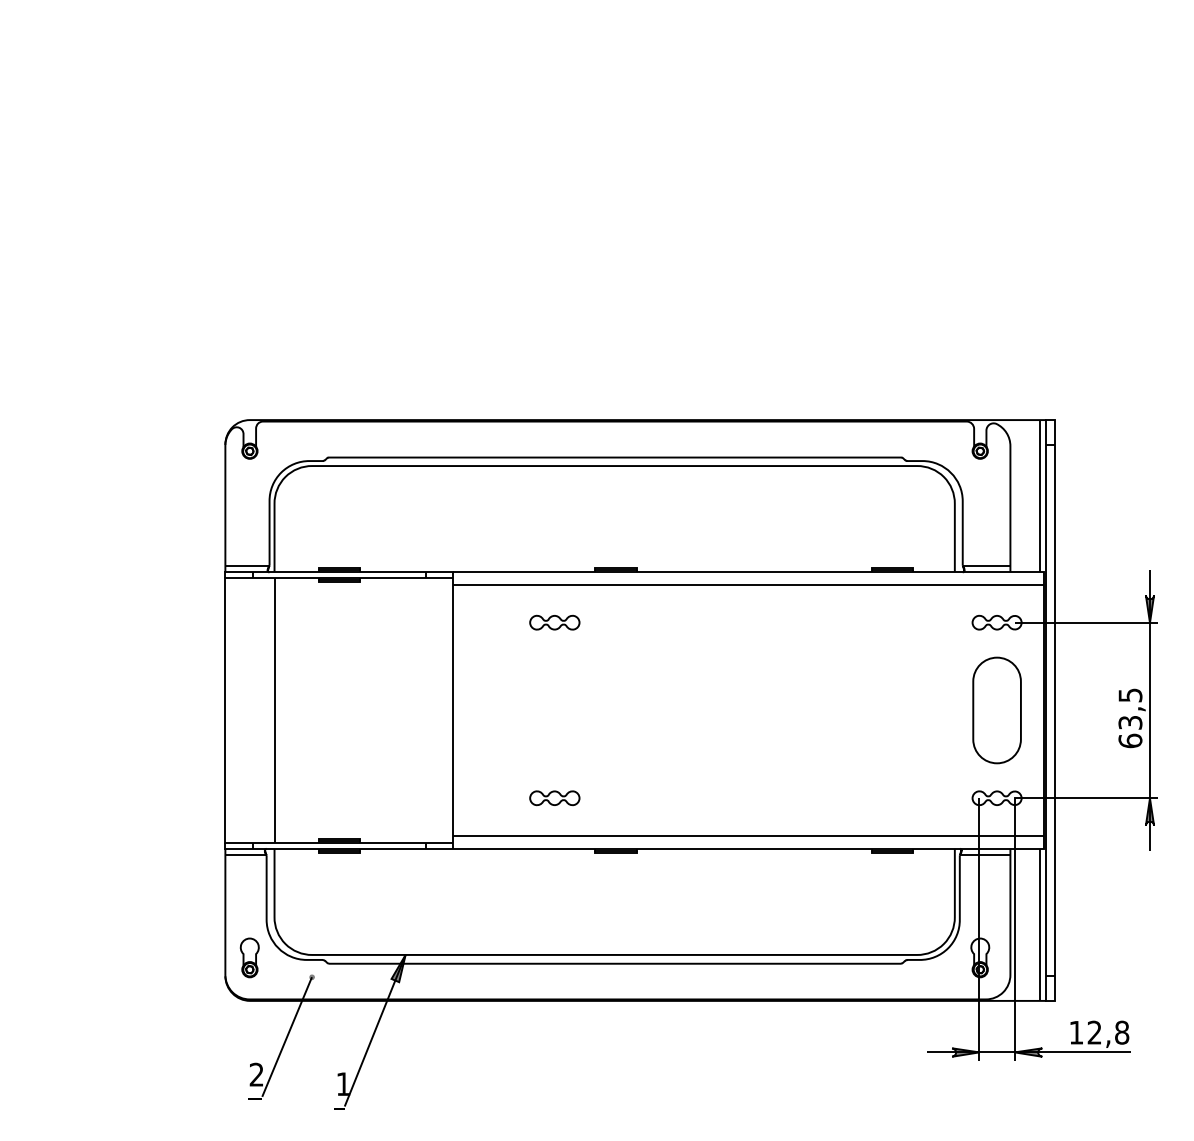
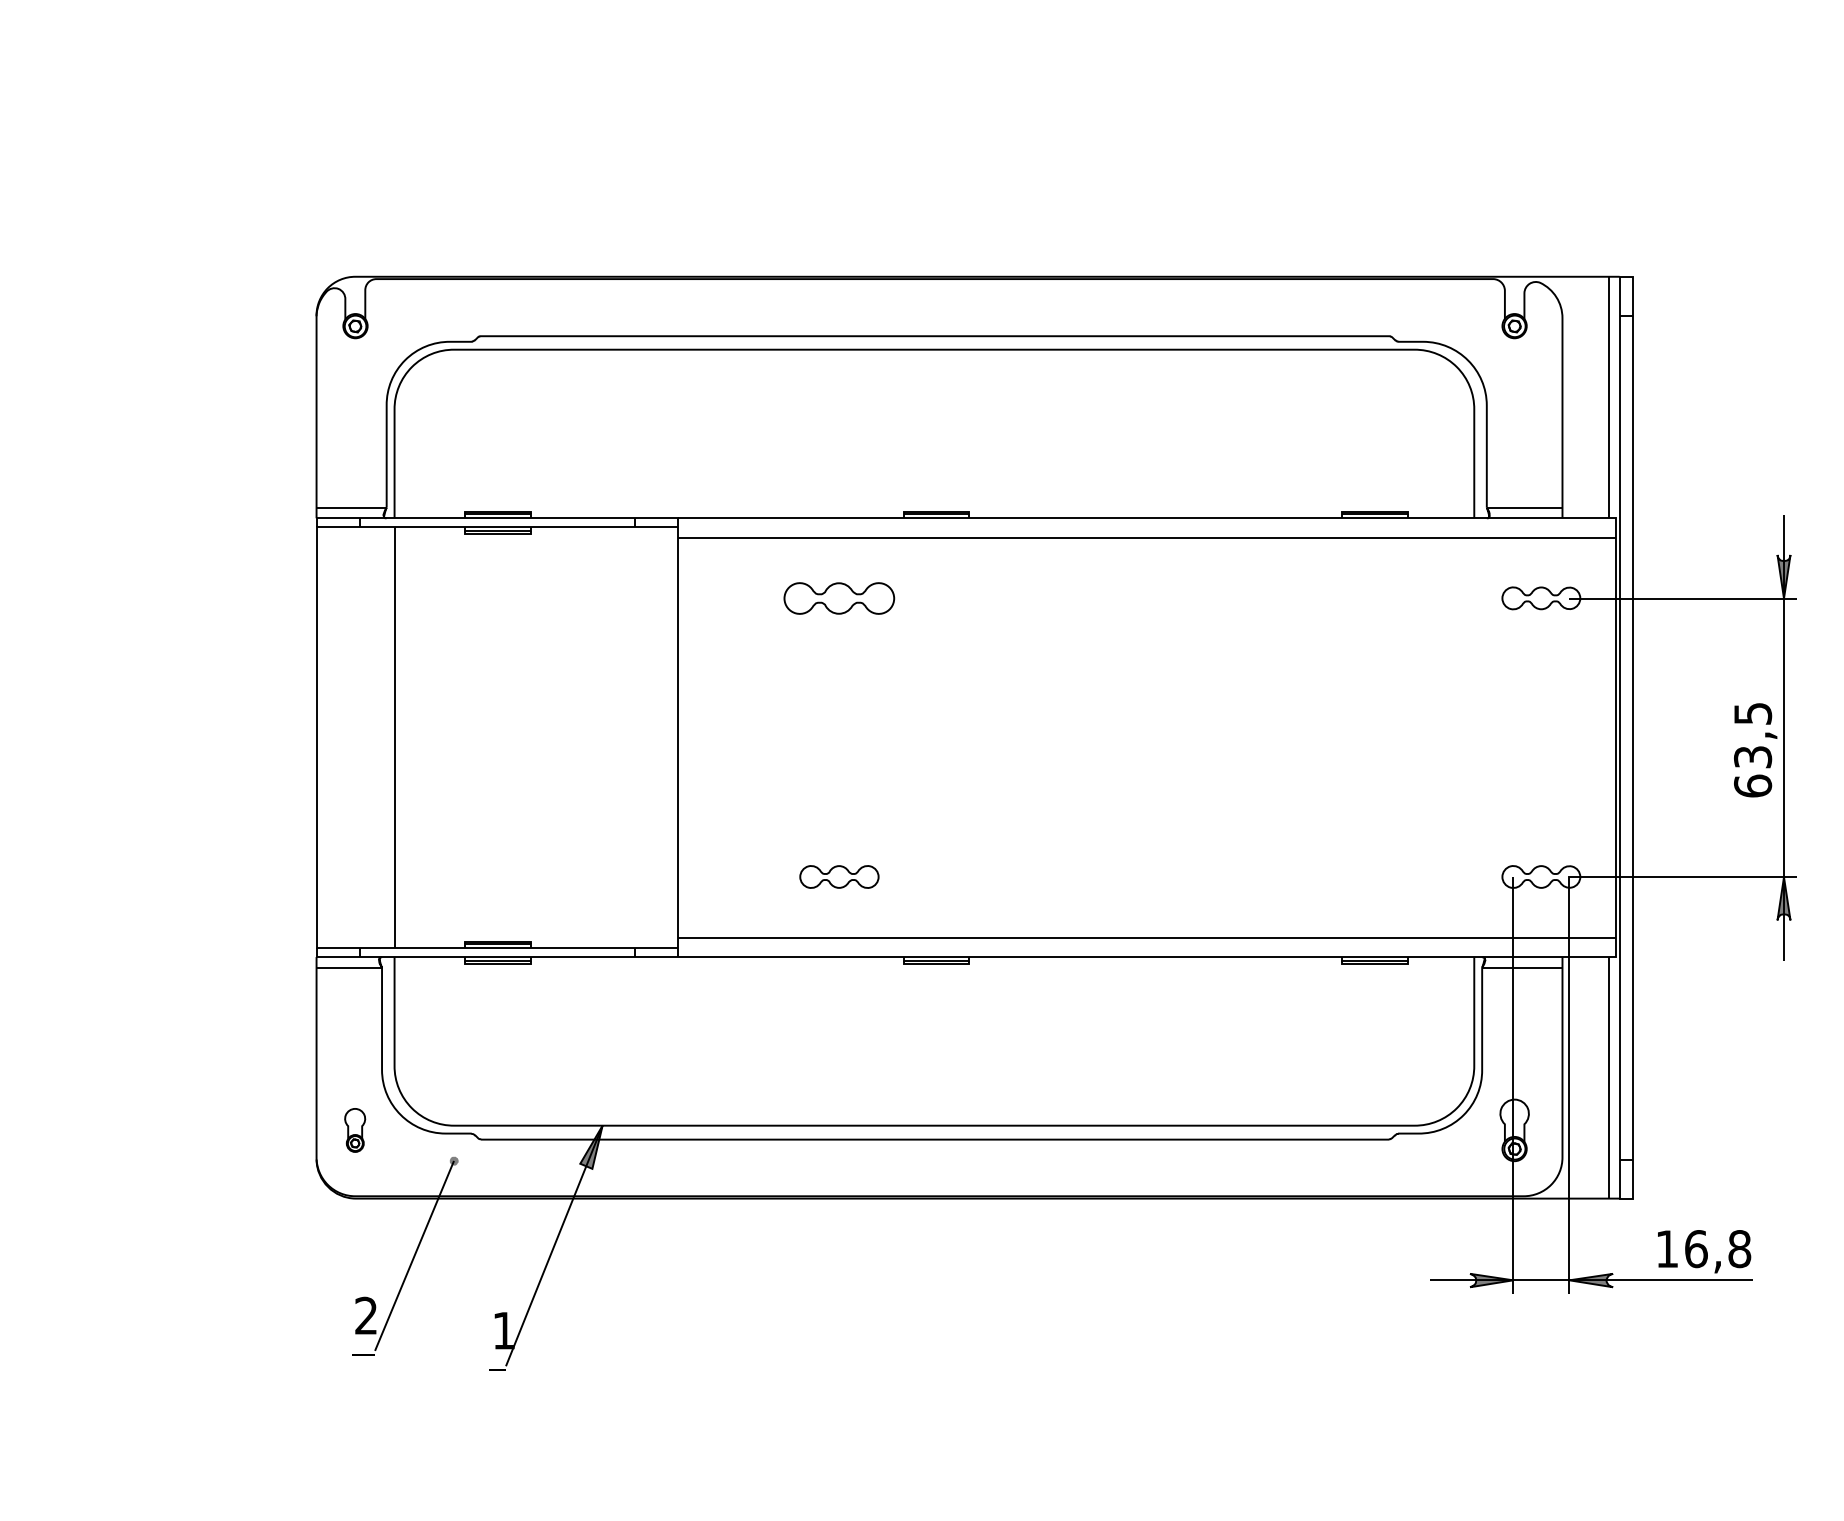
part: (554, 622) -> (838, 598), size x1.4
part: (996, 710) -> (1540, 737), removed
part: (249, 957) -> (354, 1129), size x0.7
text: (1094, 1032) -> (1695, 1248), 12,8 -> 16,8

